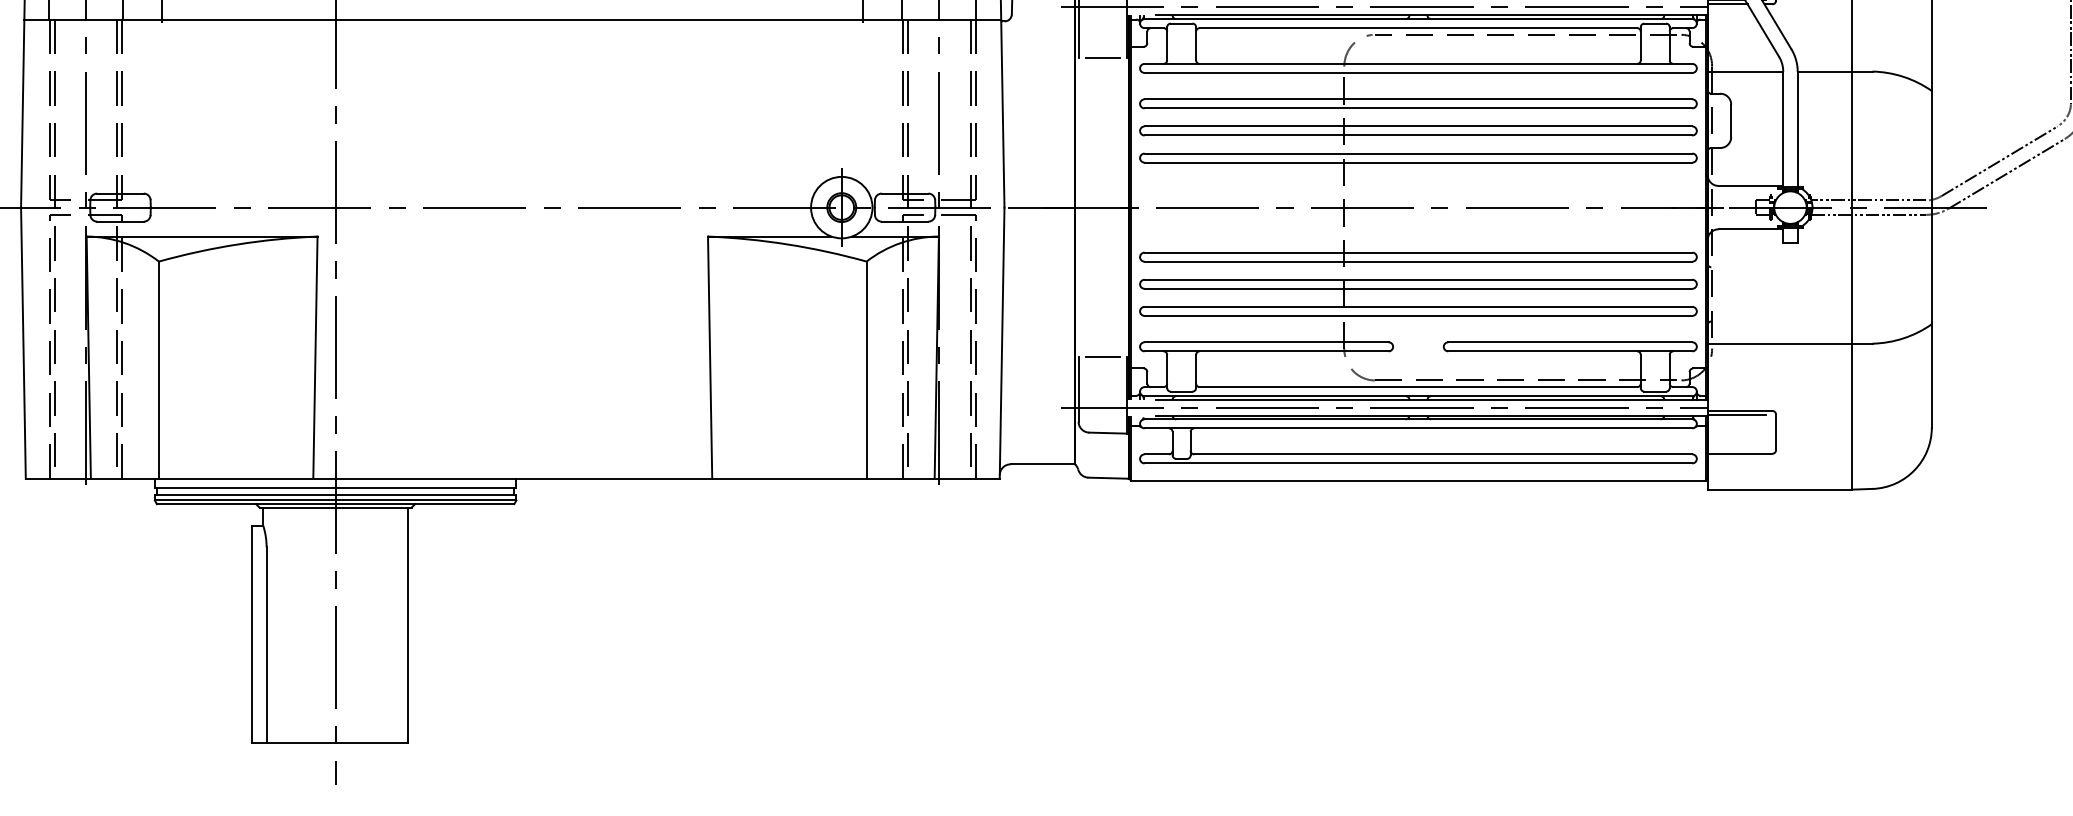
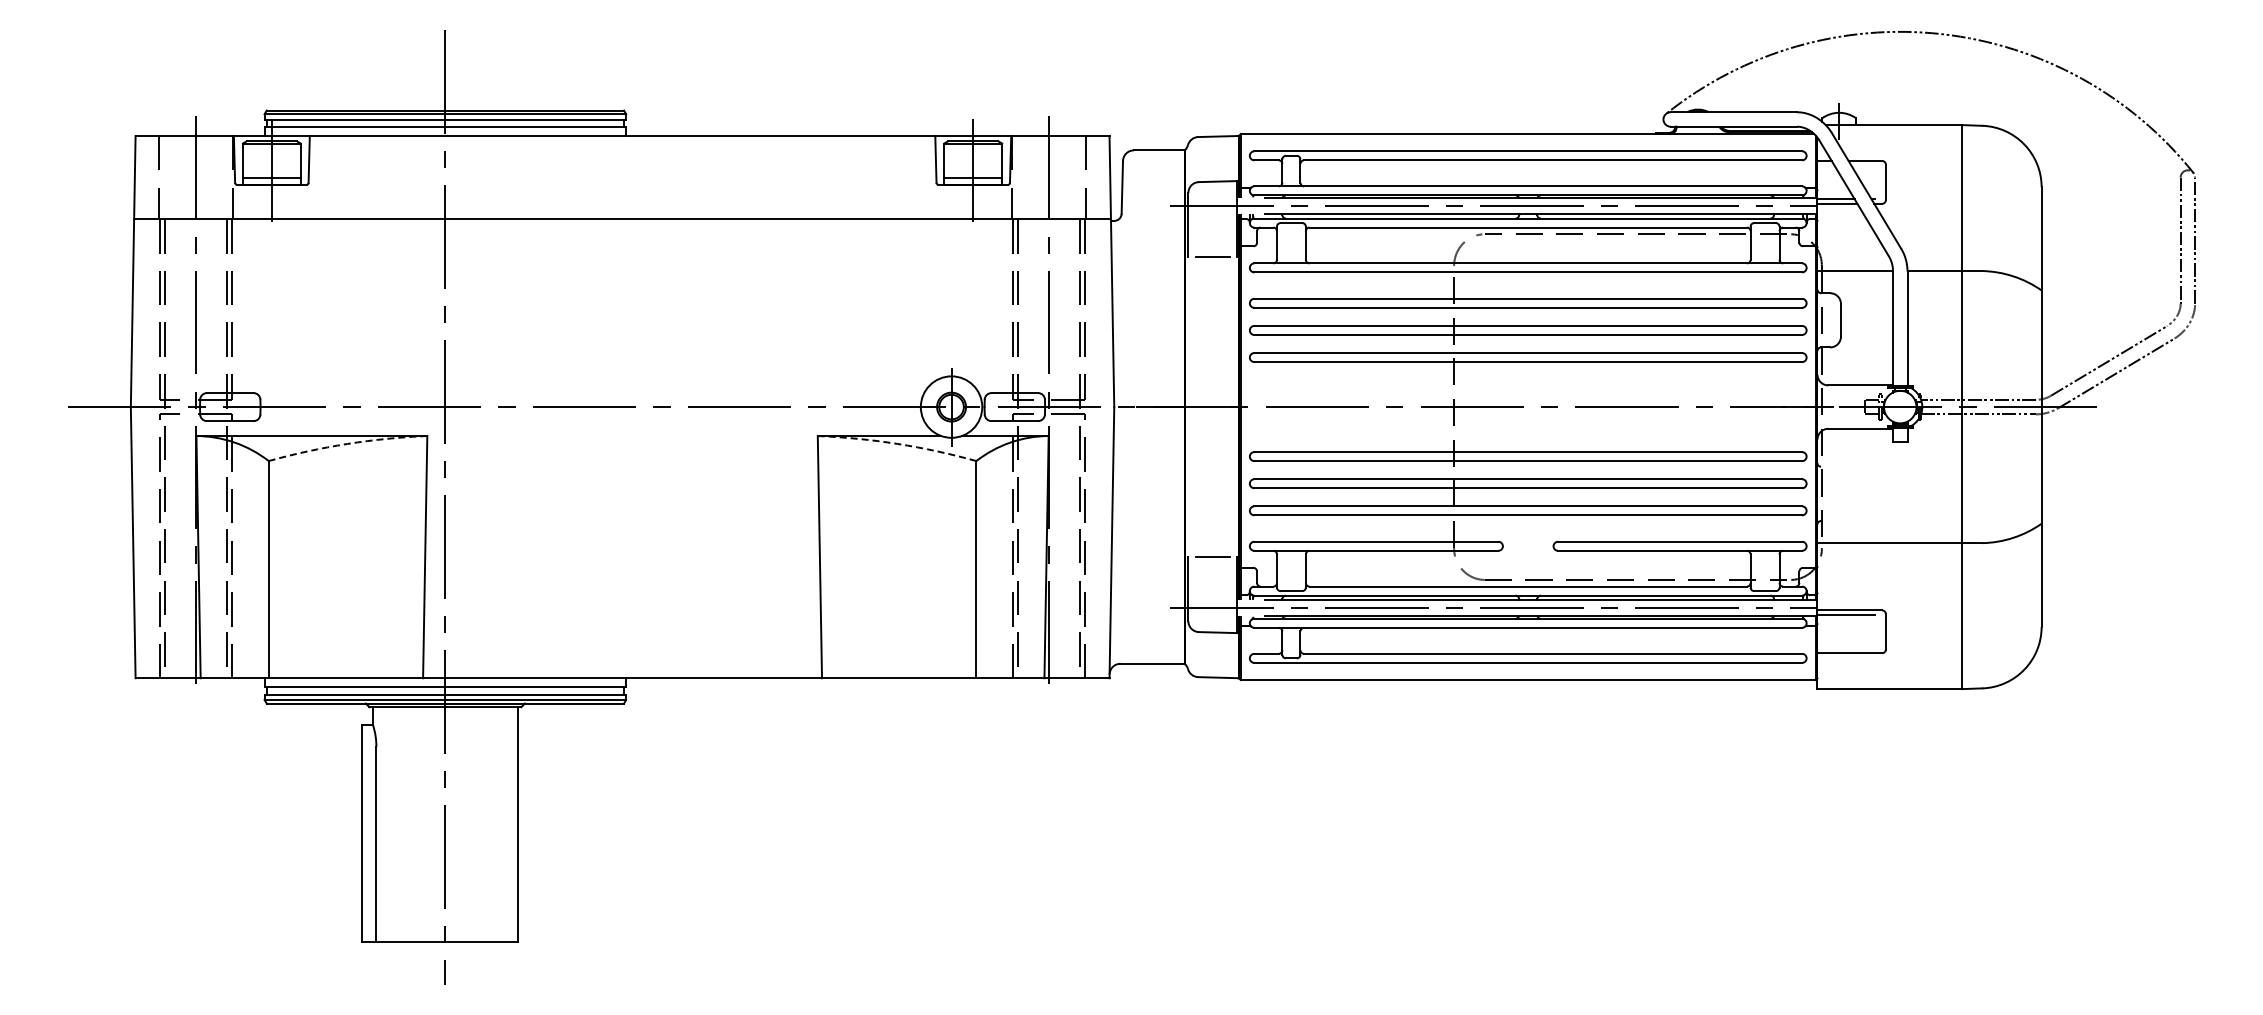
arc: (237, 244) -> (347, 443), solid -> dashed
arc: (787, 244) -> (897, 443), solid -> dashed

